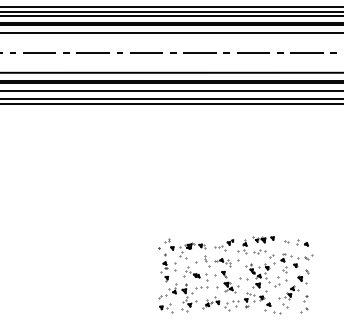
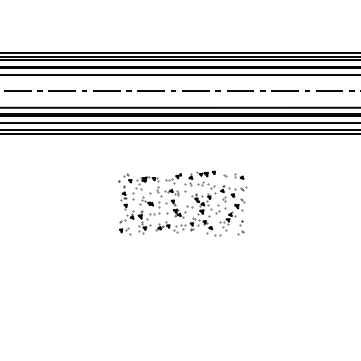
part: (234, 275) -> (182, 203), moved

